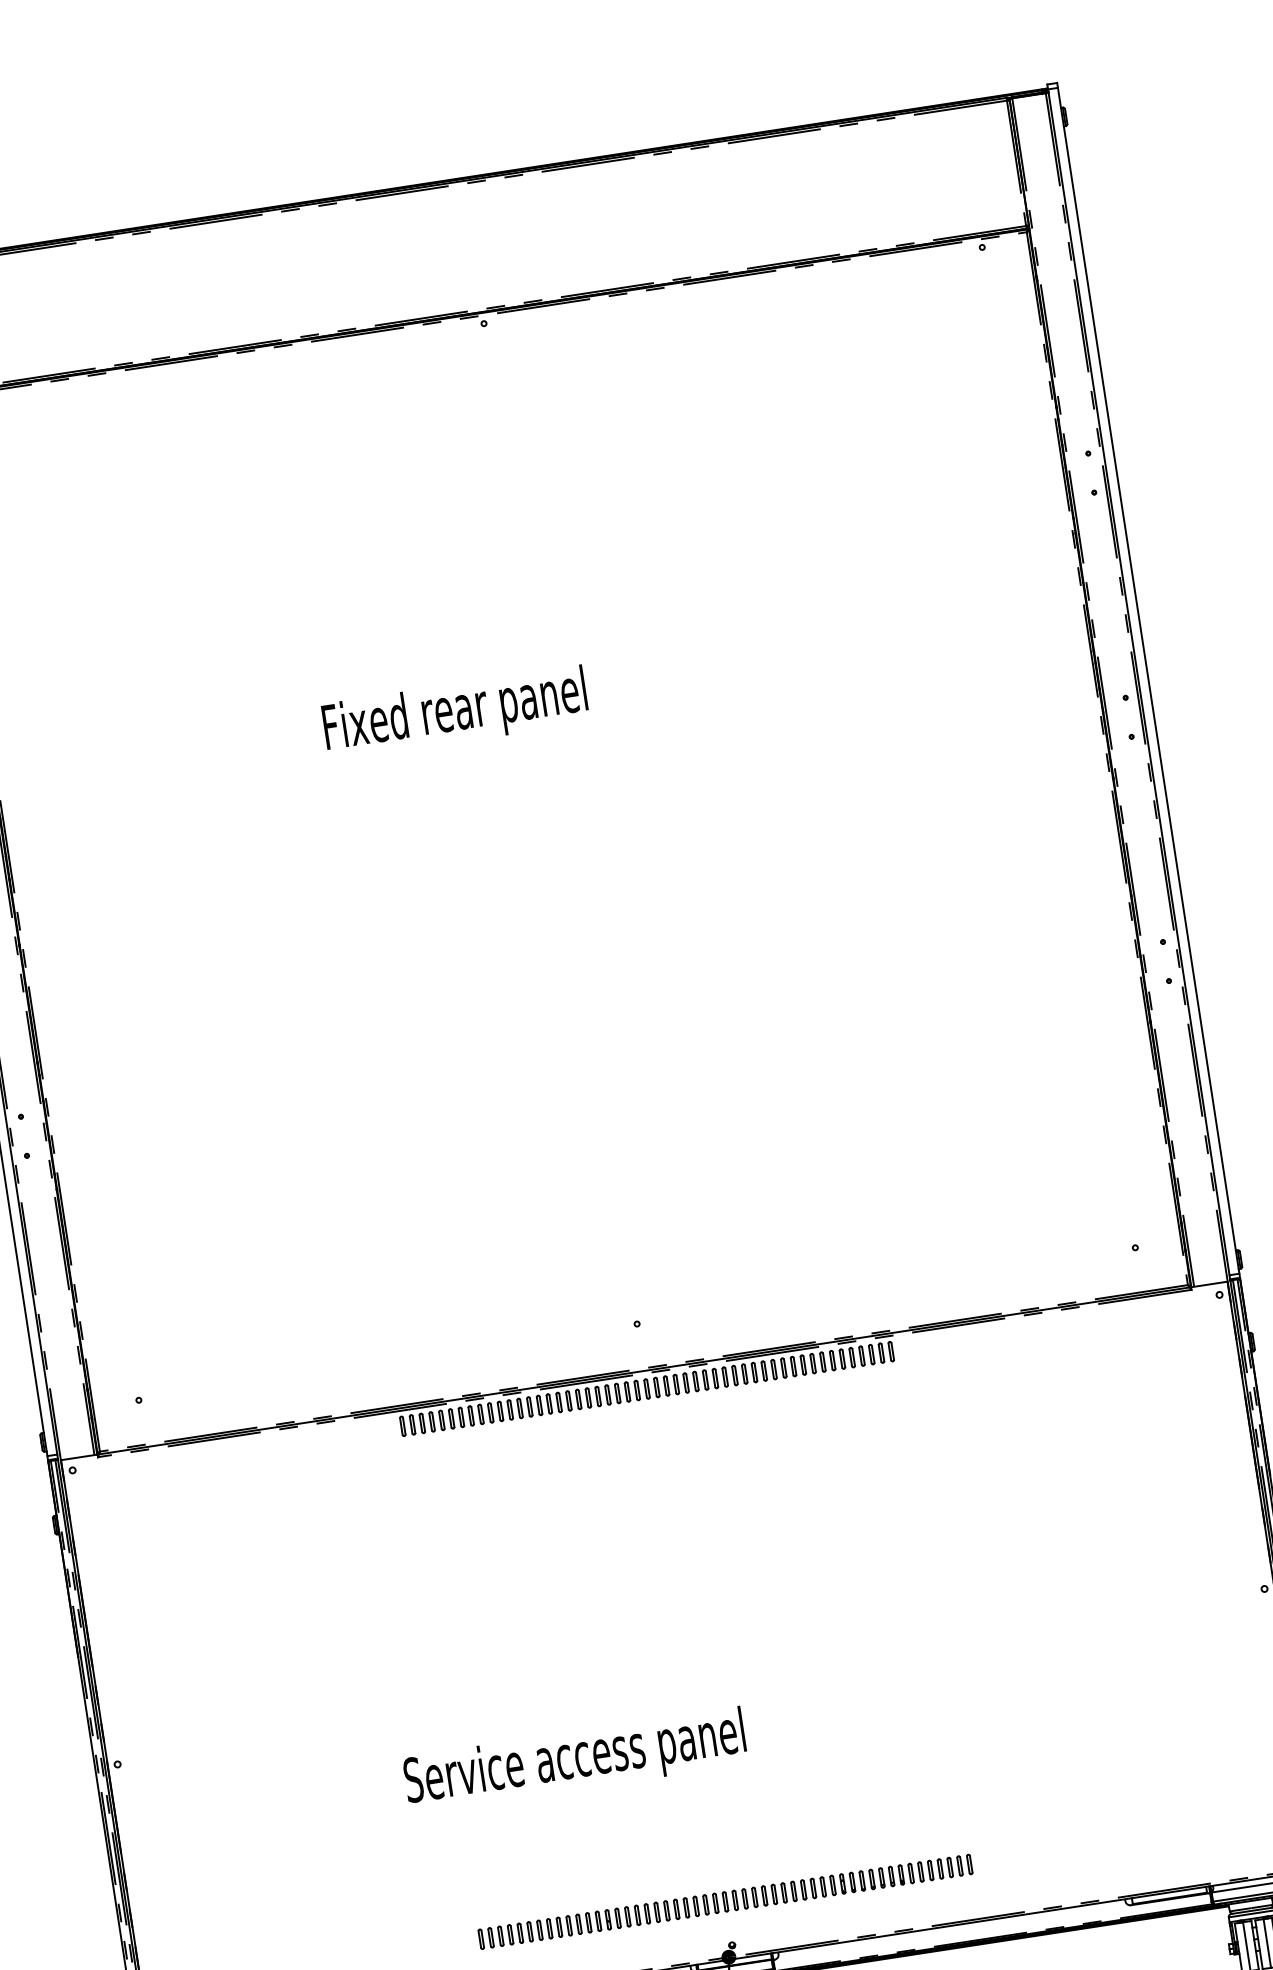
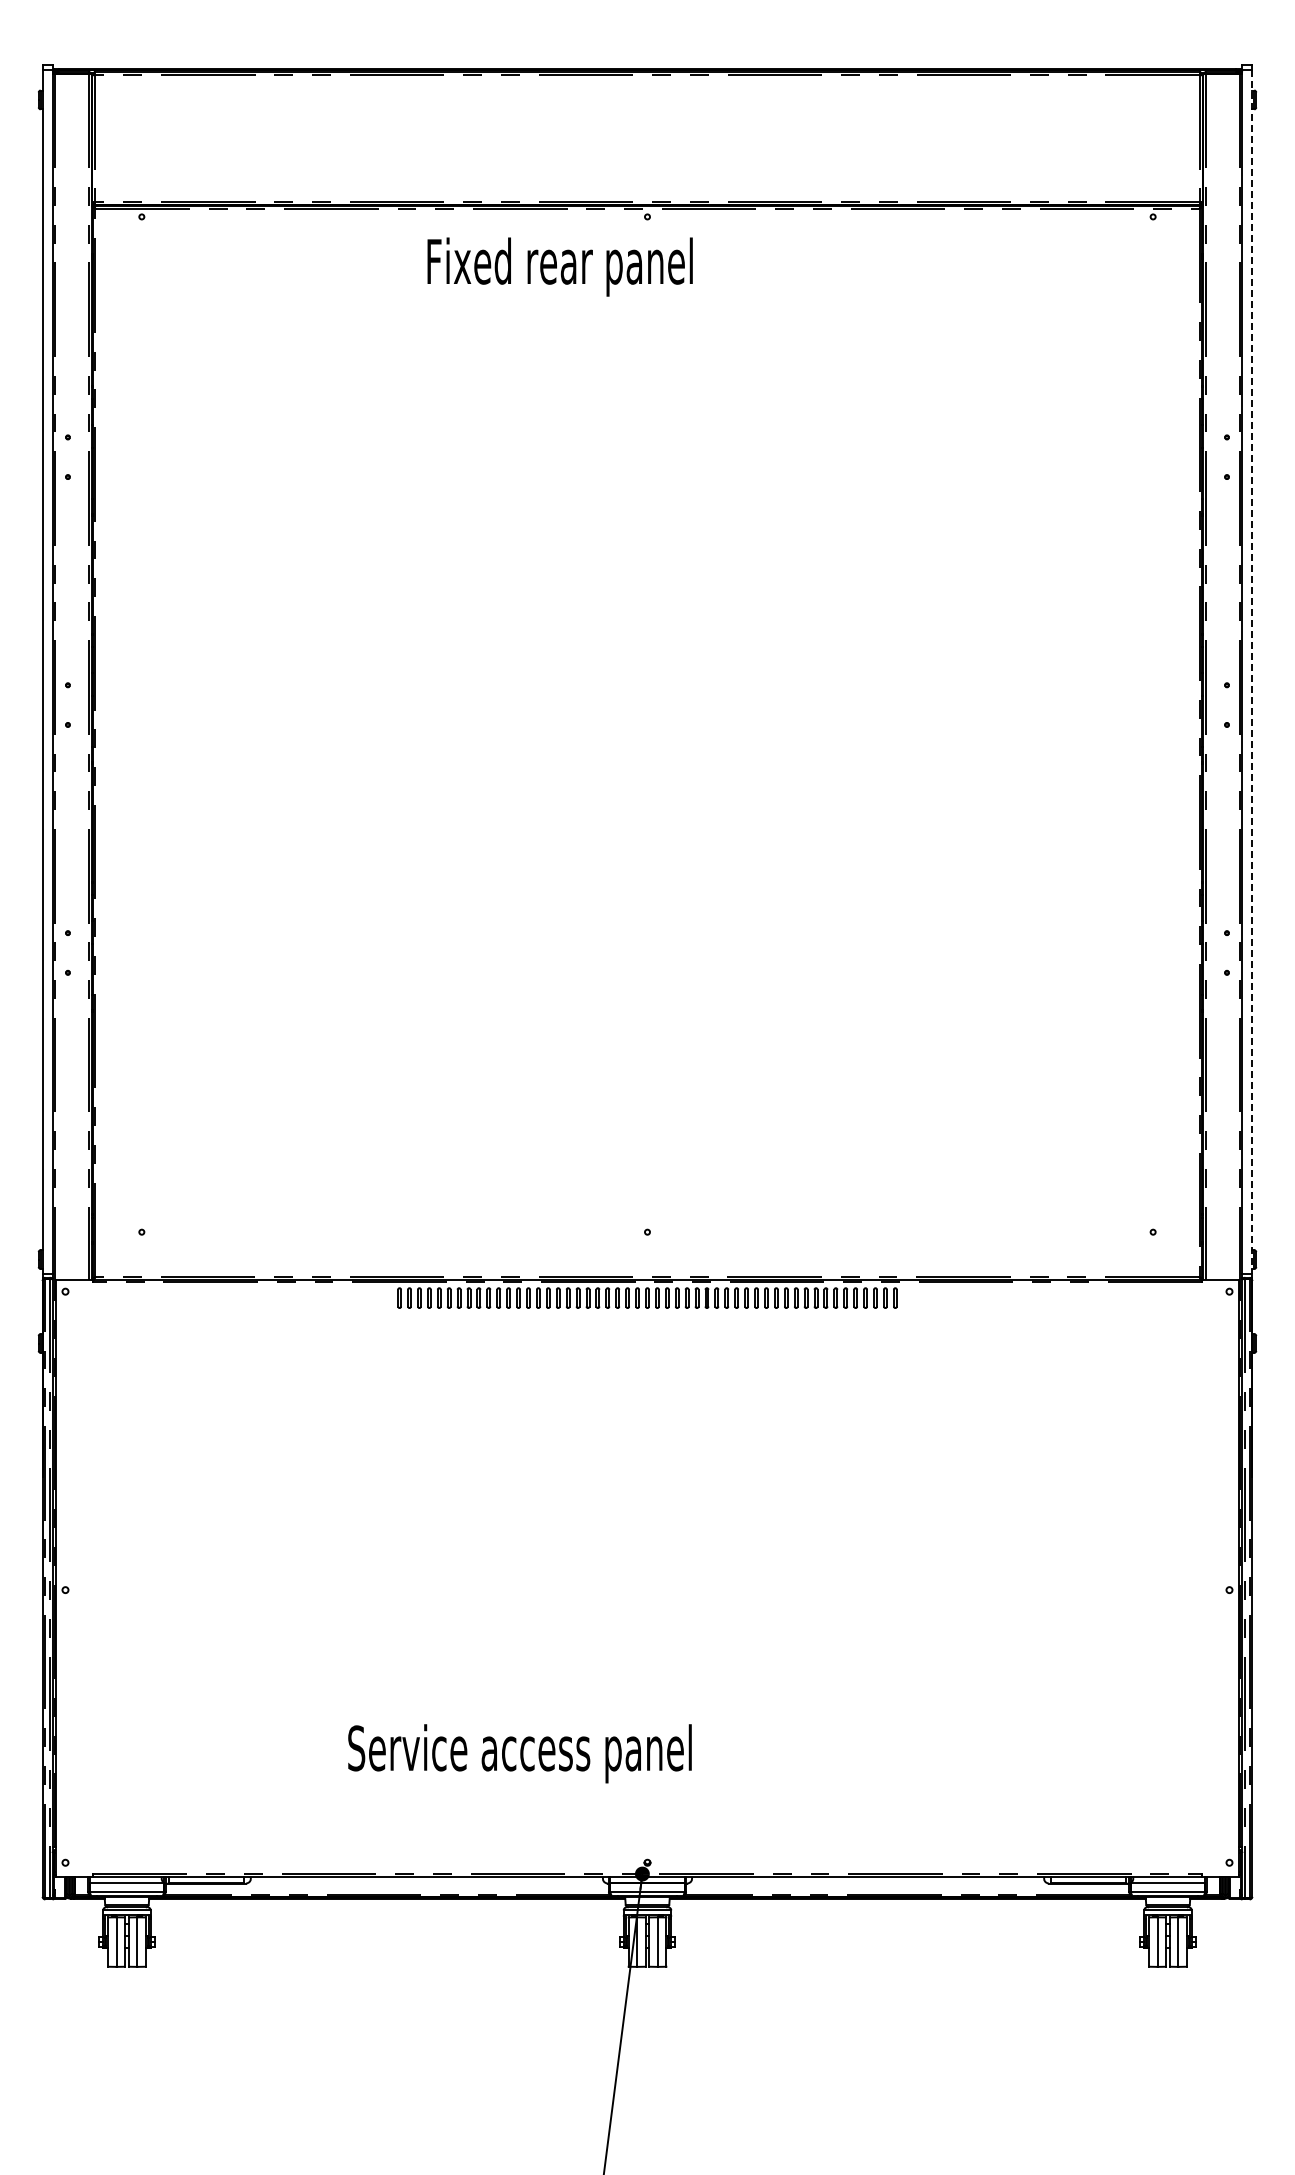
line: (1148, 680) -> (1252, 671), solid -> dashed
text: (454, 712) -> (559, 266), moved
text: (574, 1760) -> (519, 1753), moved
part: (725, 1901) -> (647, 1818), removed

